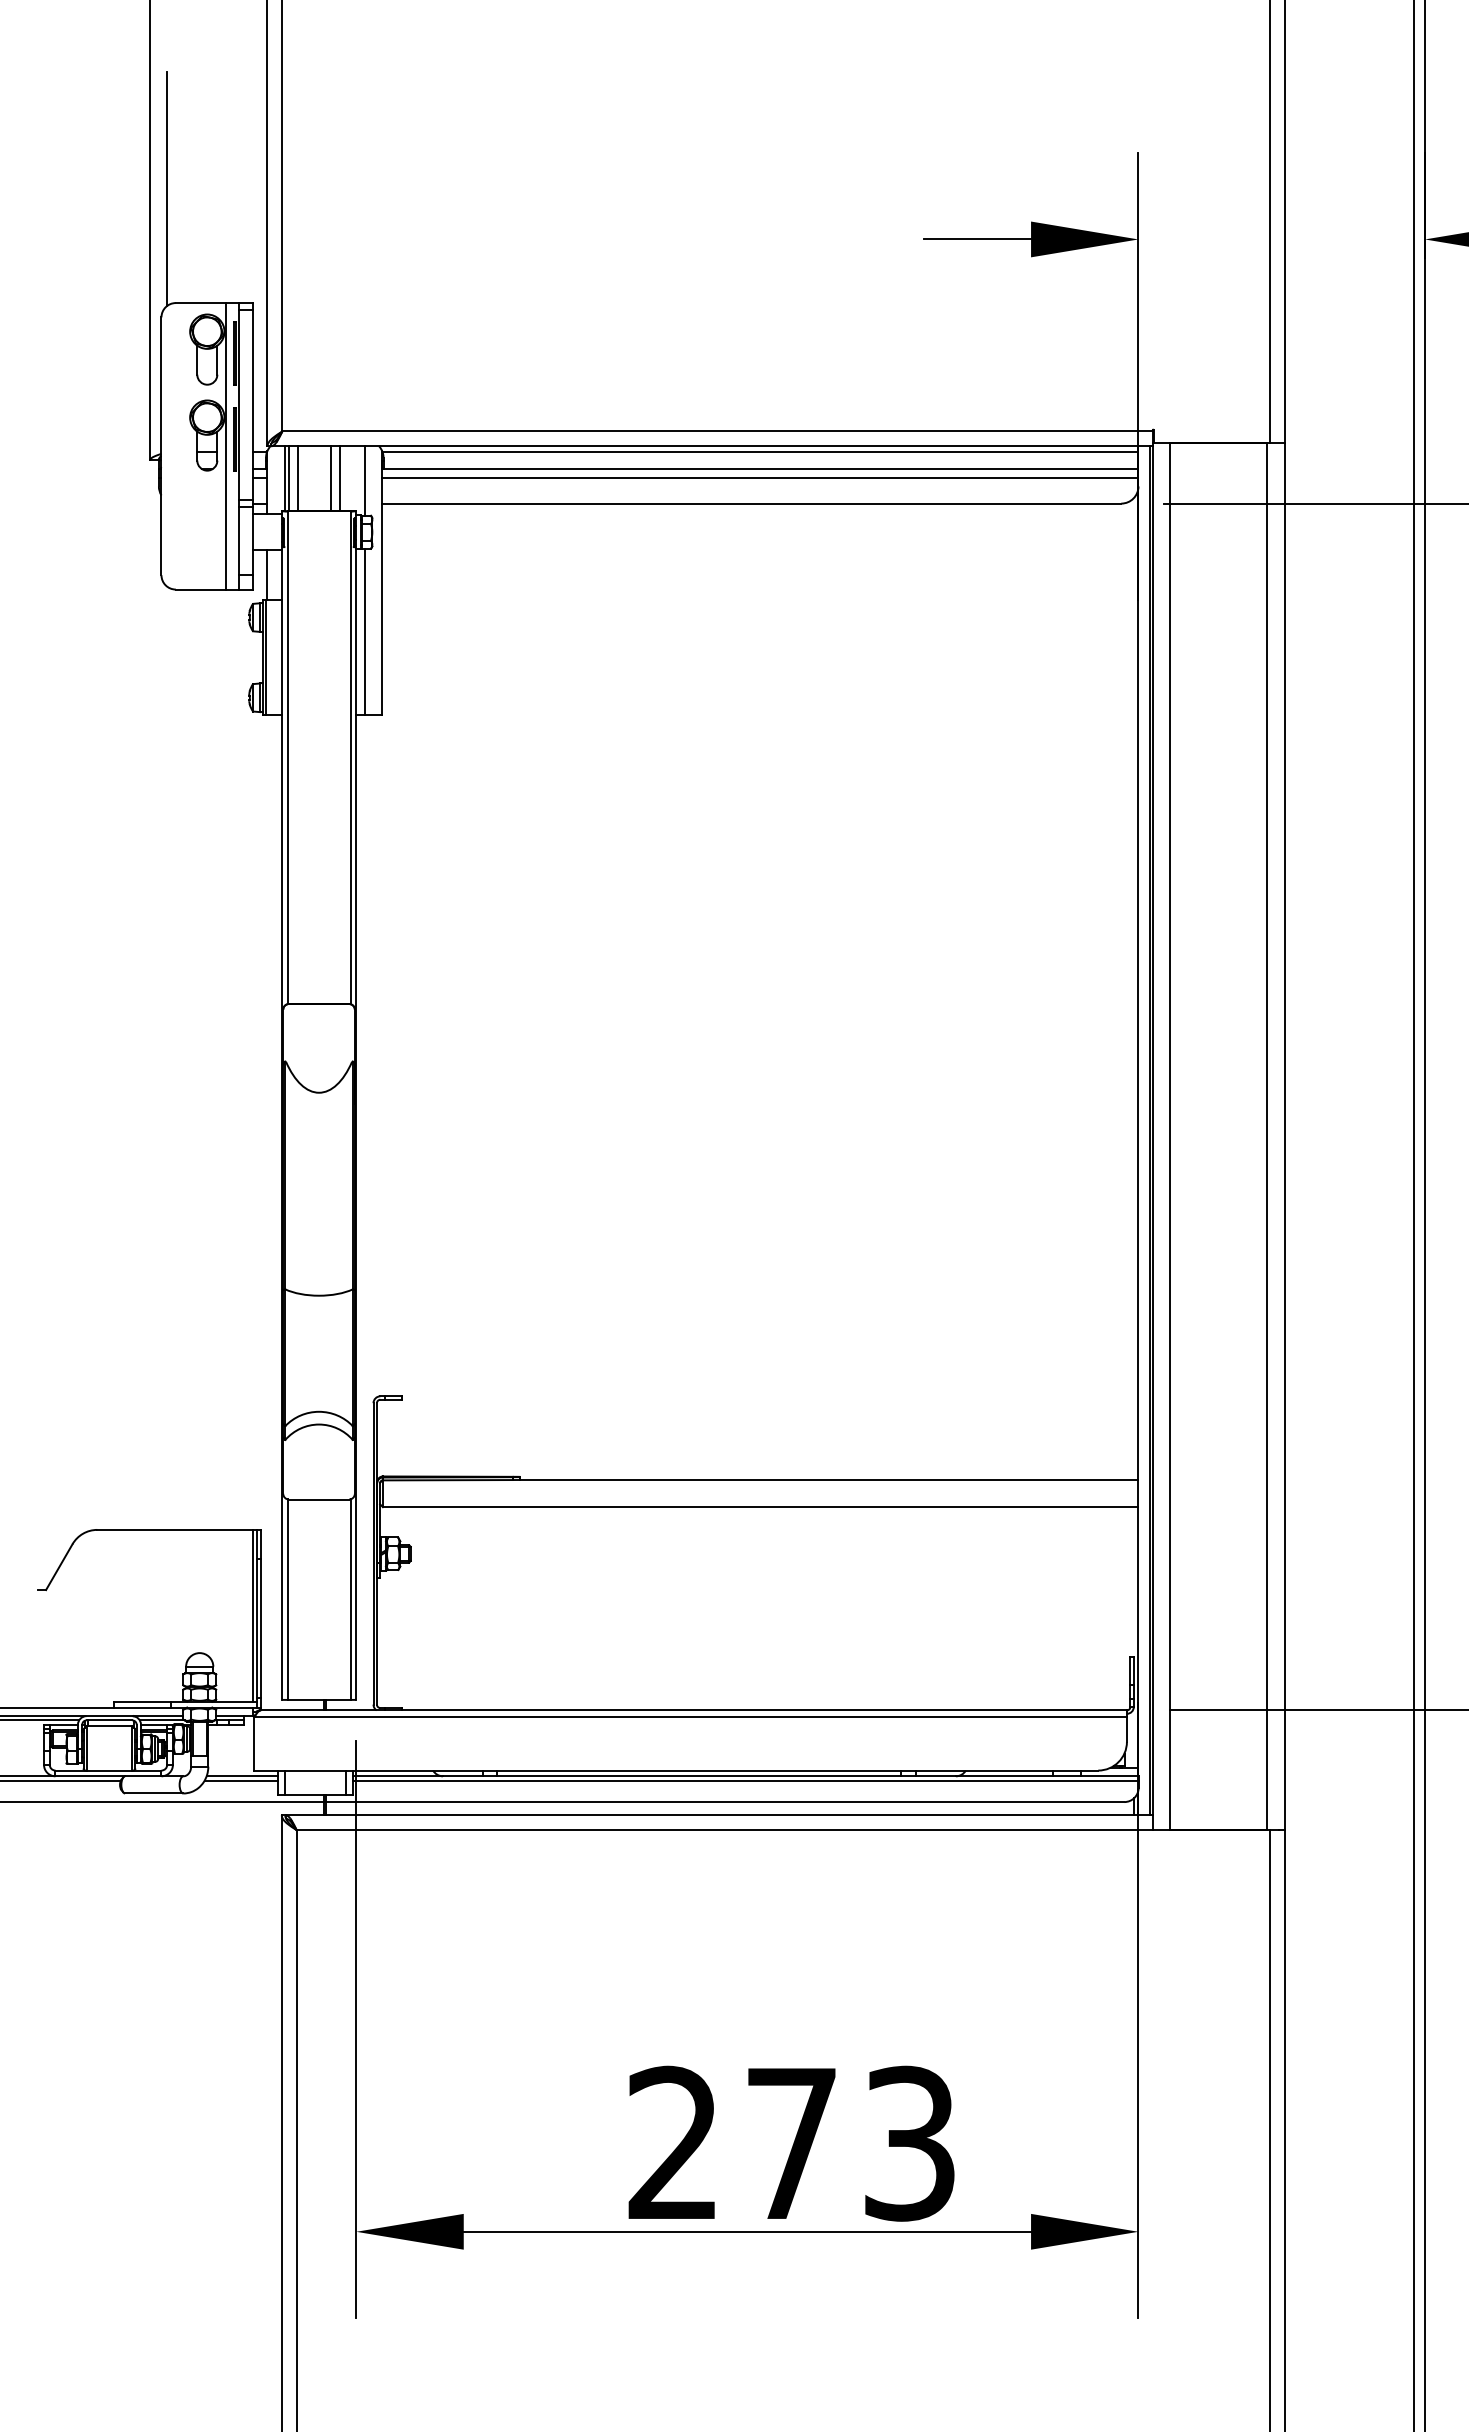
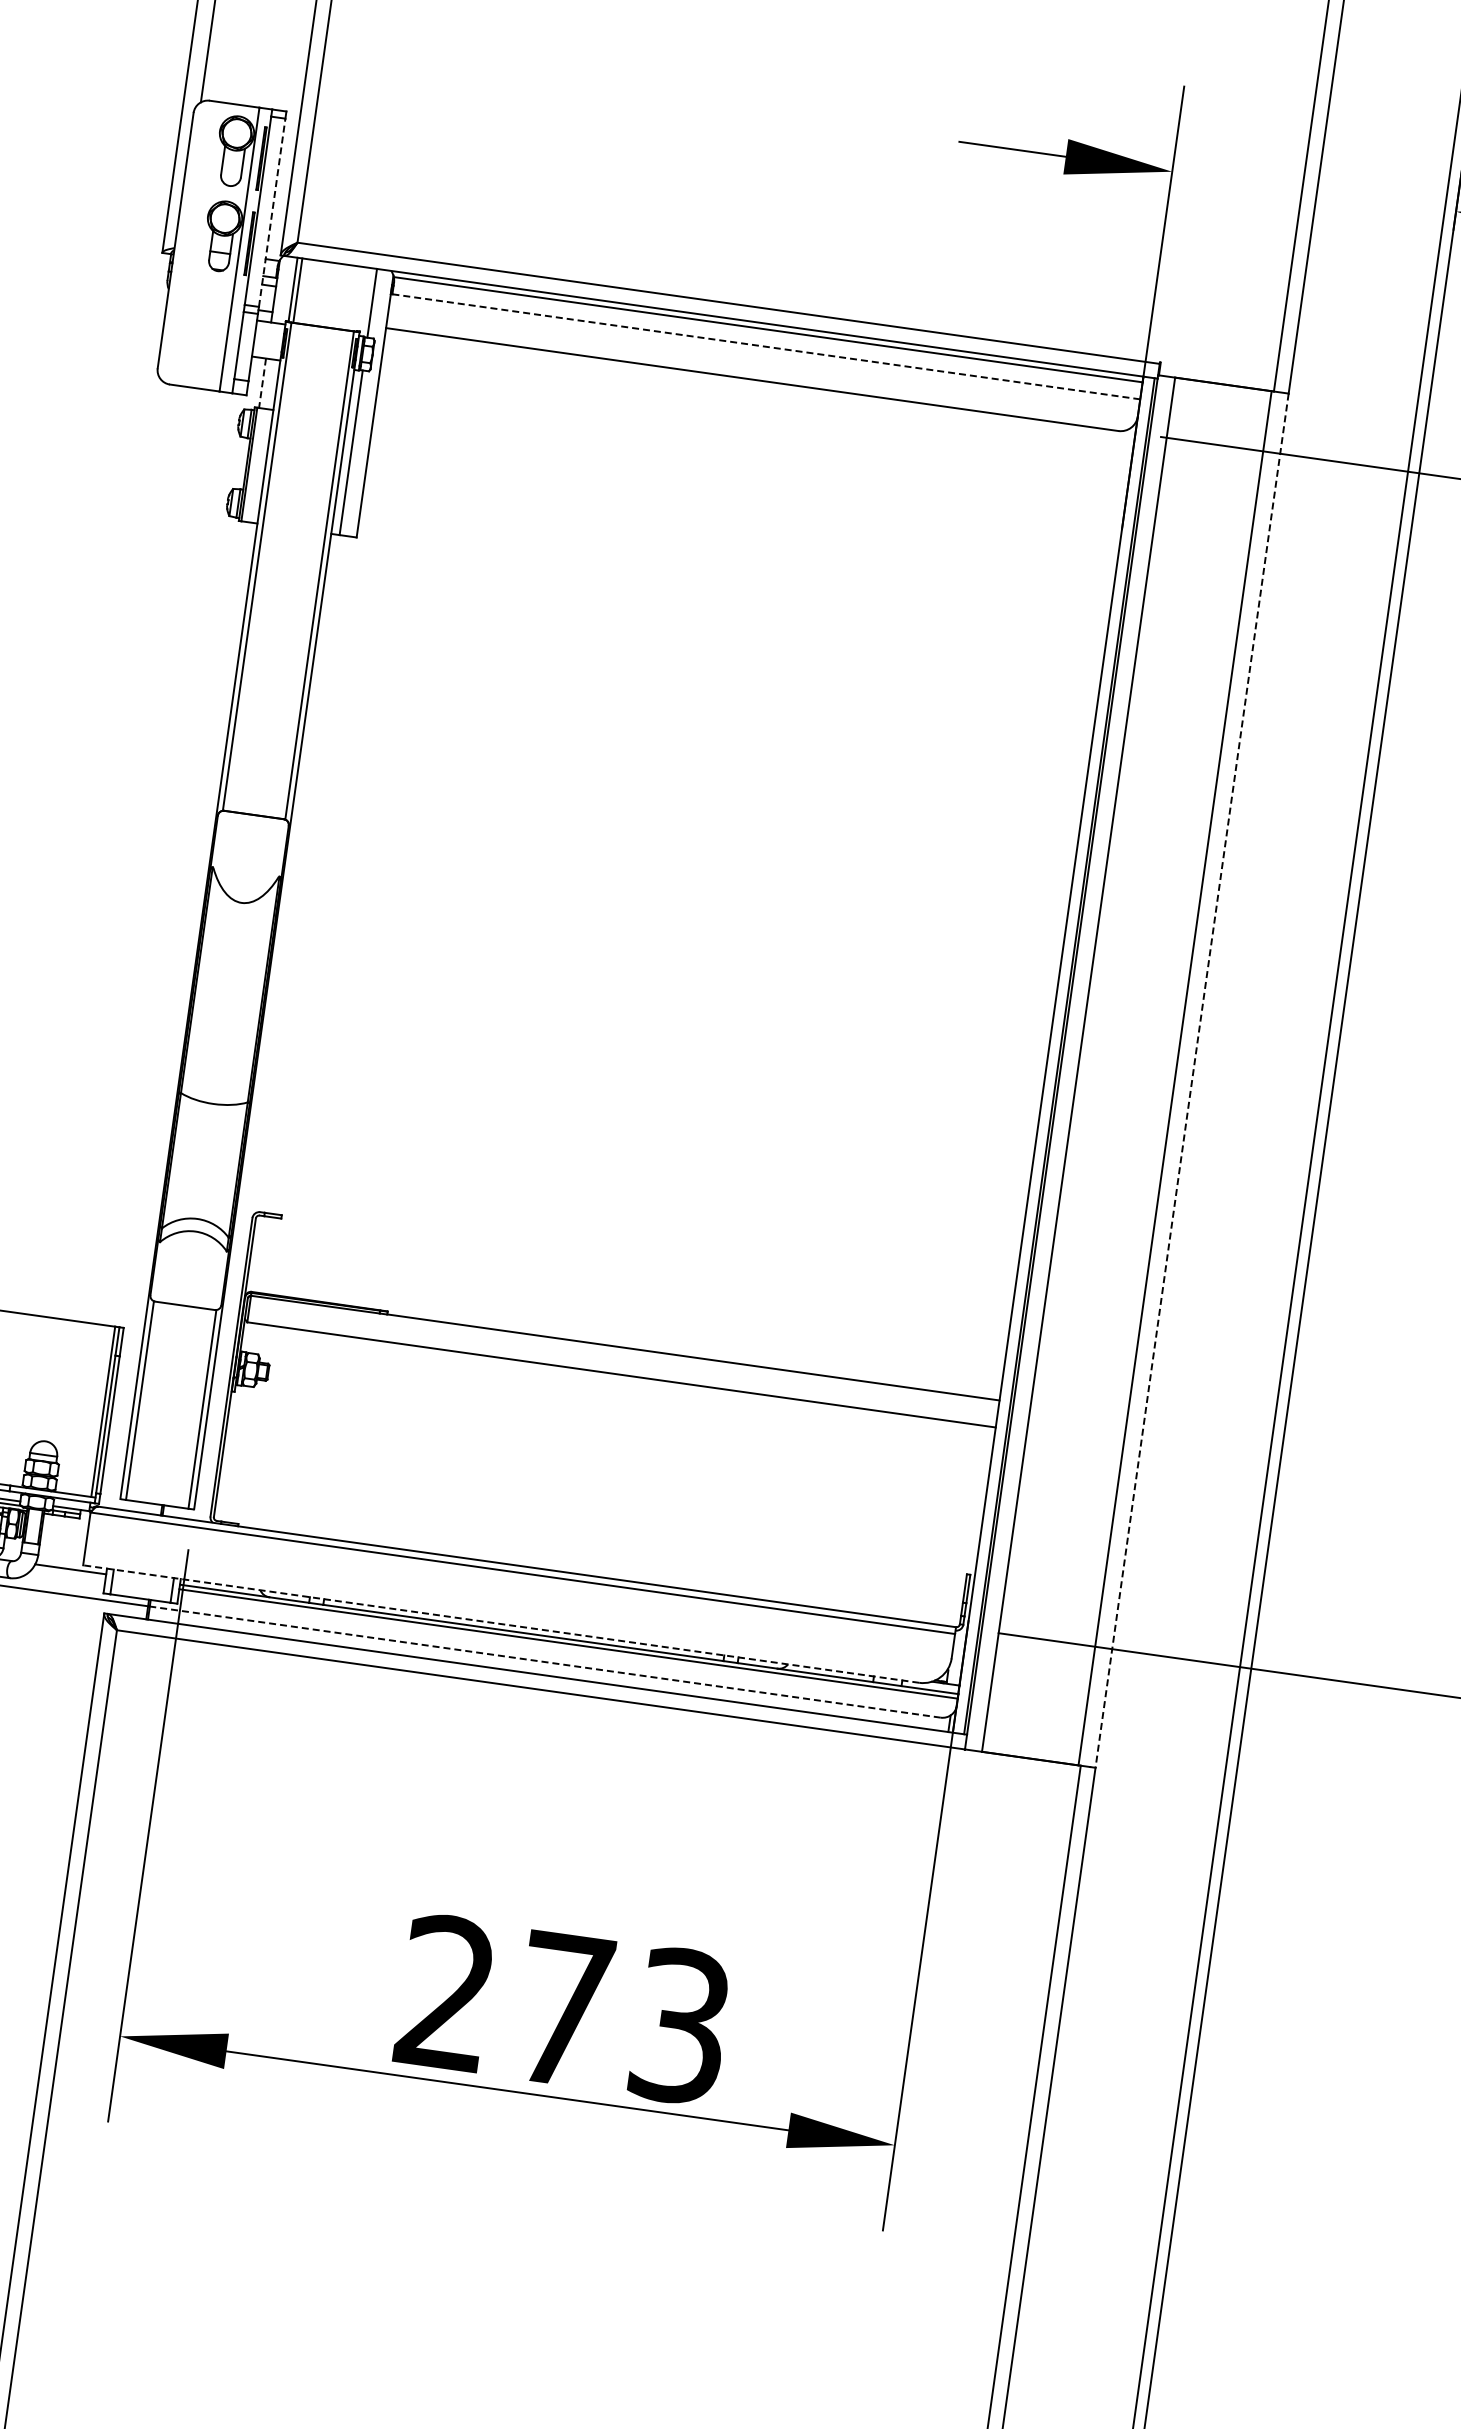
line: (253, 404) -> (272, 212), solid -> dashed
line: (760, 469) -> (765, 347), solid -> dashed
line: (759, 477) -> (763, 354), removed
line: (297, 478) -> (305, 291), removed
line: (330, 478) -> (338, 296), removed
line: (339, 478) -> (347, 297), removed
line: (267, 575) -> (262, 383), solid -> dashed
line: (1284, 1136) -> (1192, 1080), solid -> dashed
line: (675, 1770) -> (500, 1623), solid -> dashed
line: (241, 1780) -> (69, 1573), removed
line: (724, 1802) -> (544, 1662), solid -> dashed

